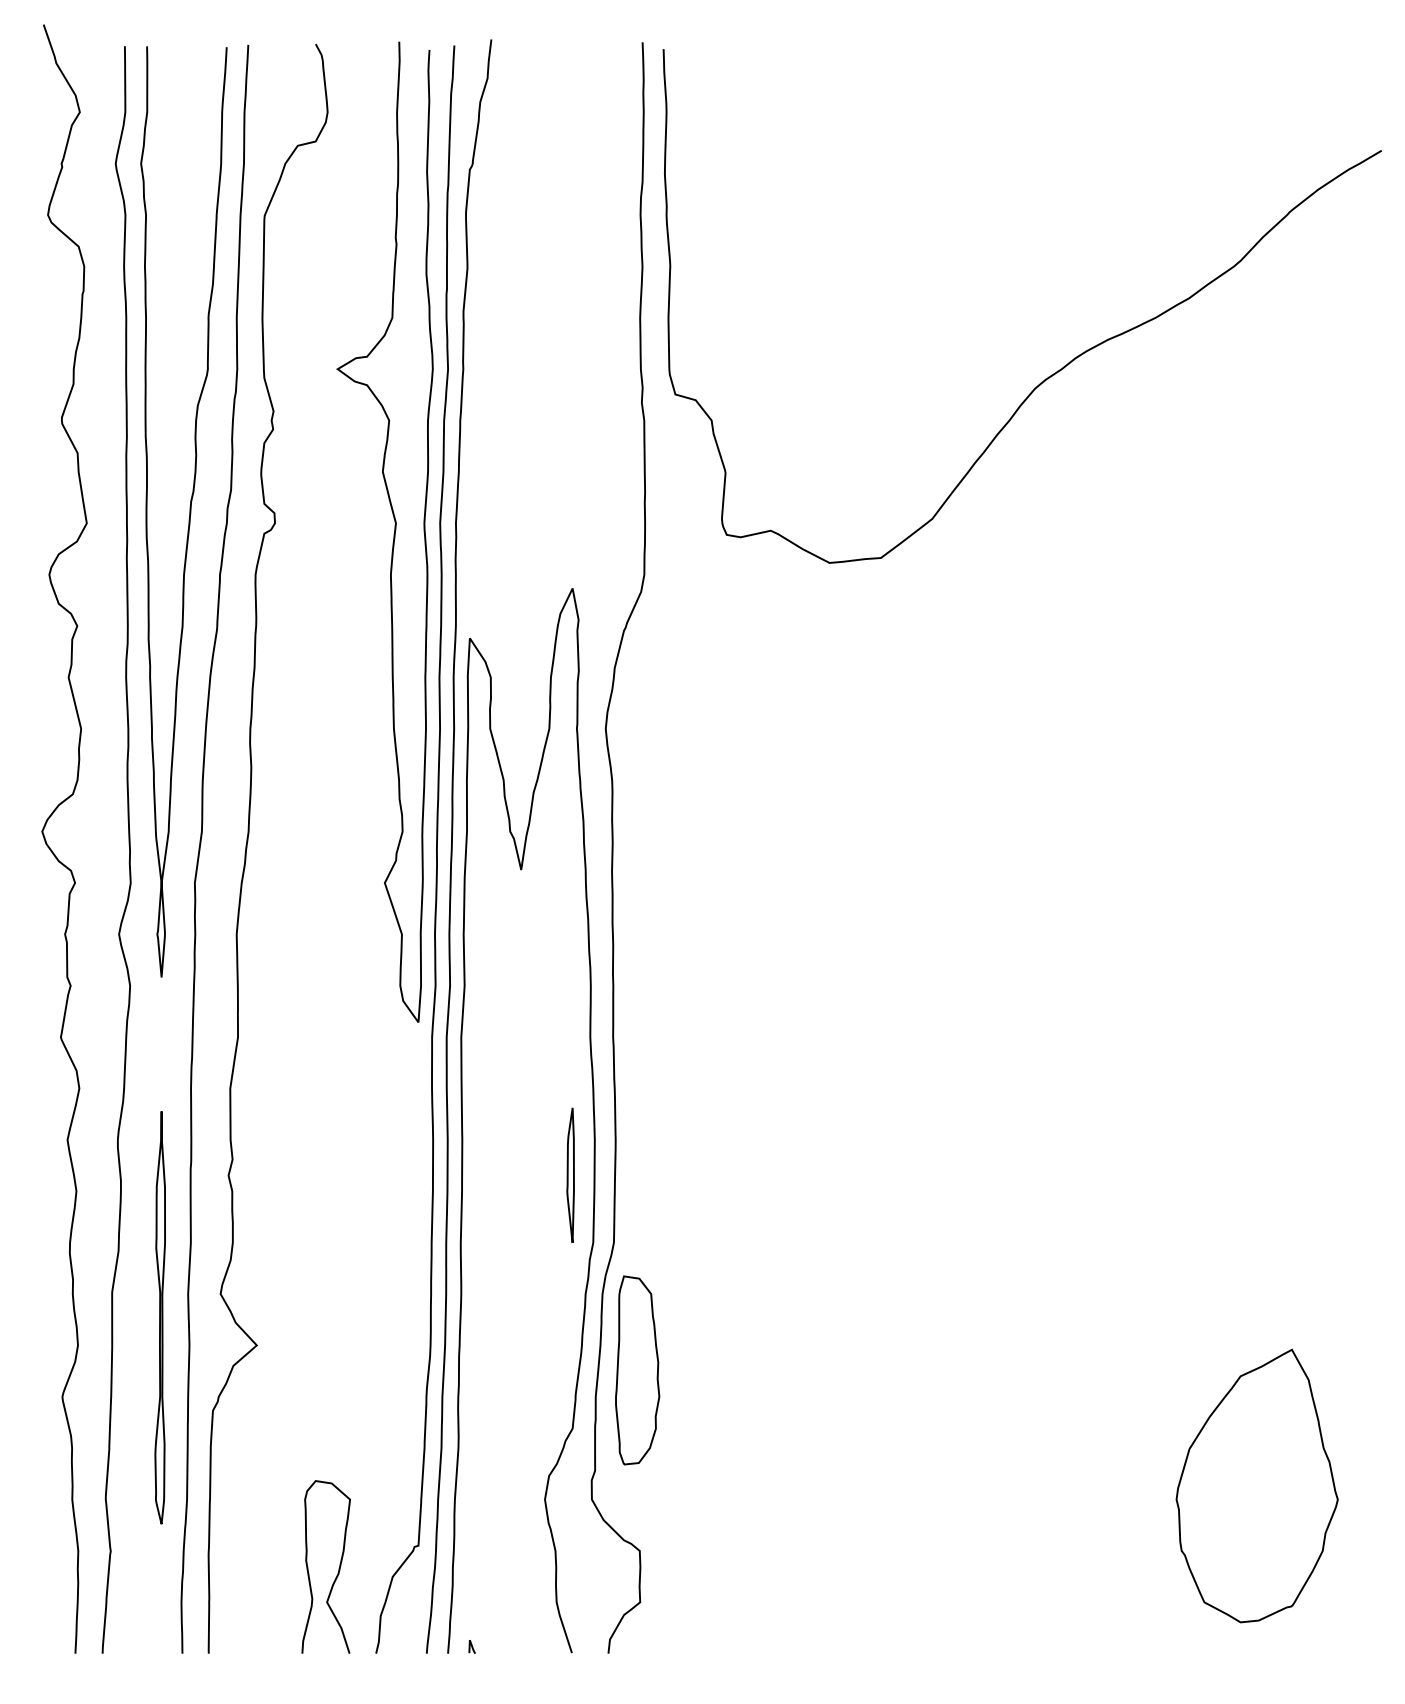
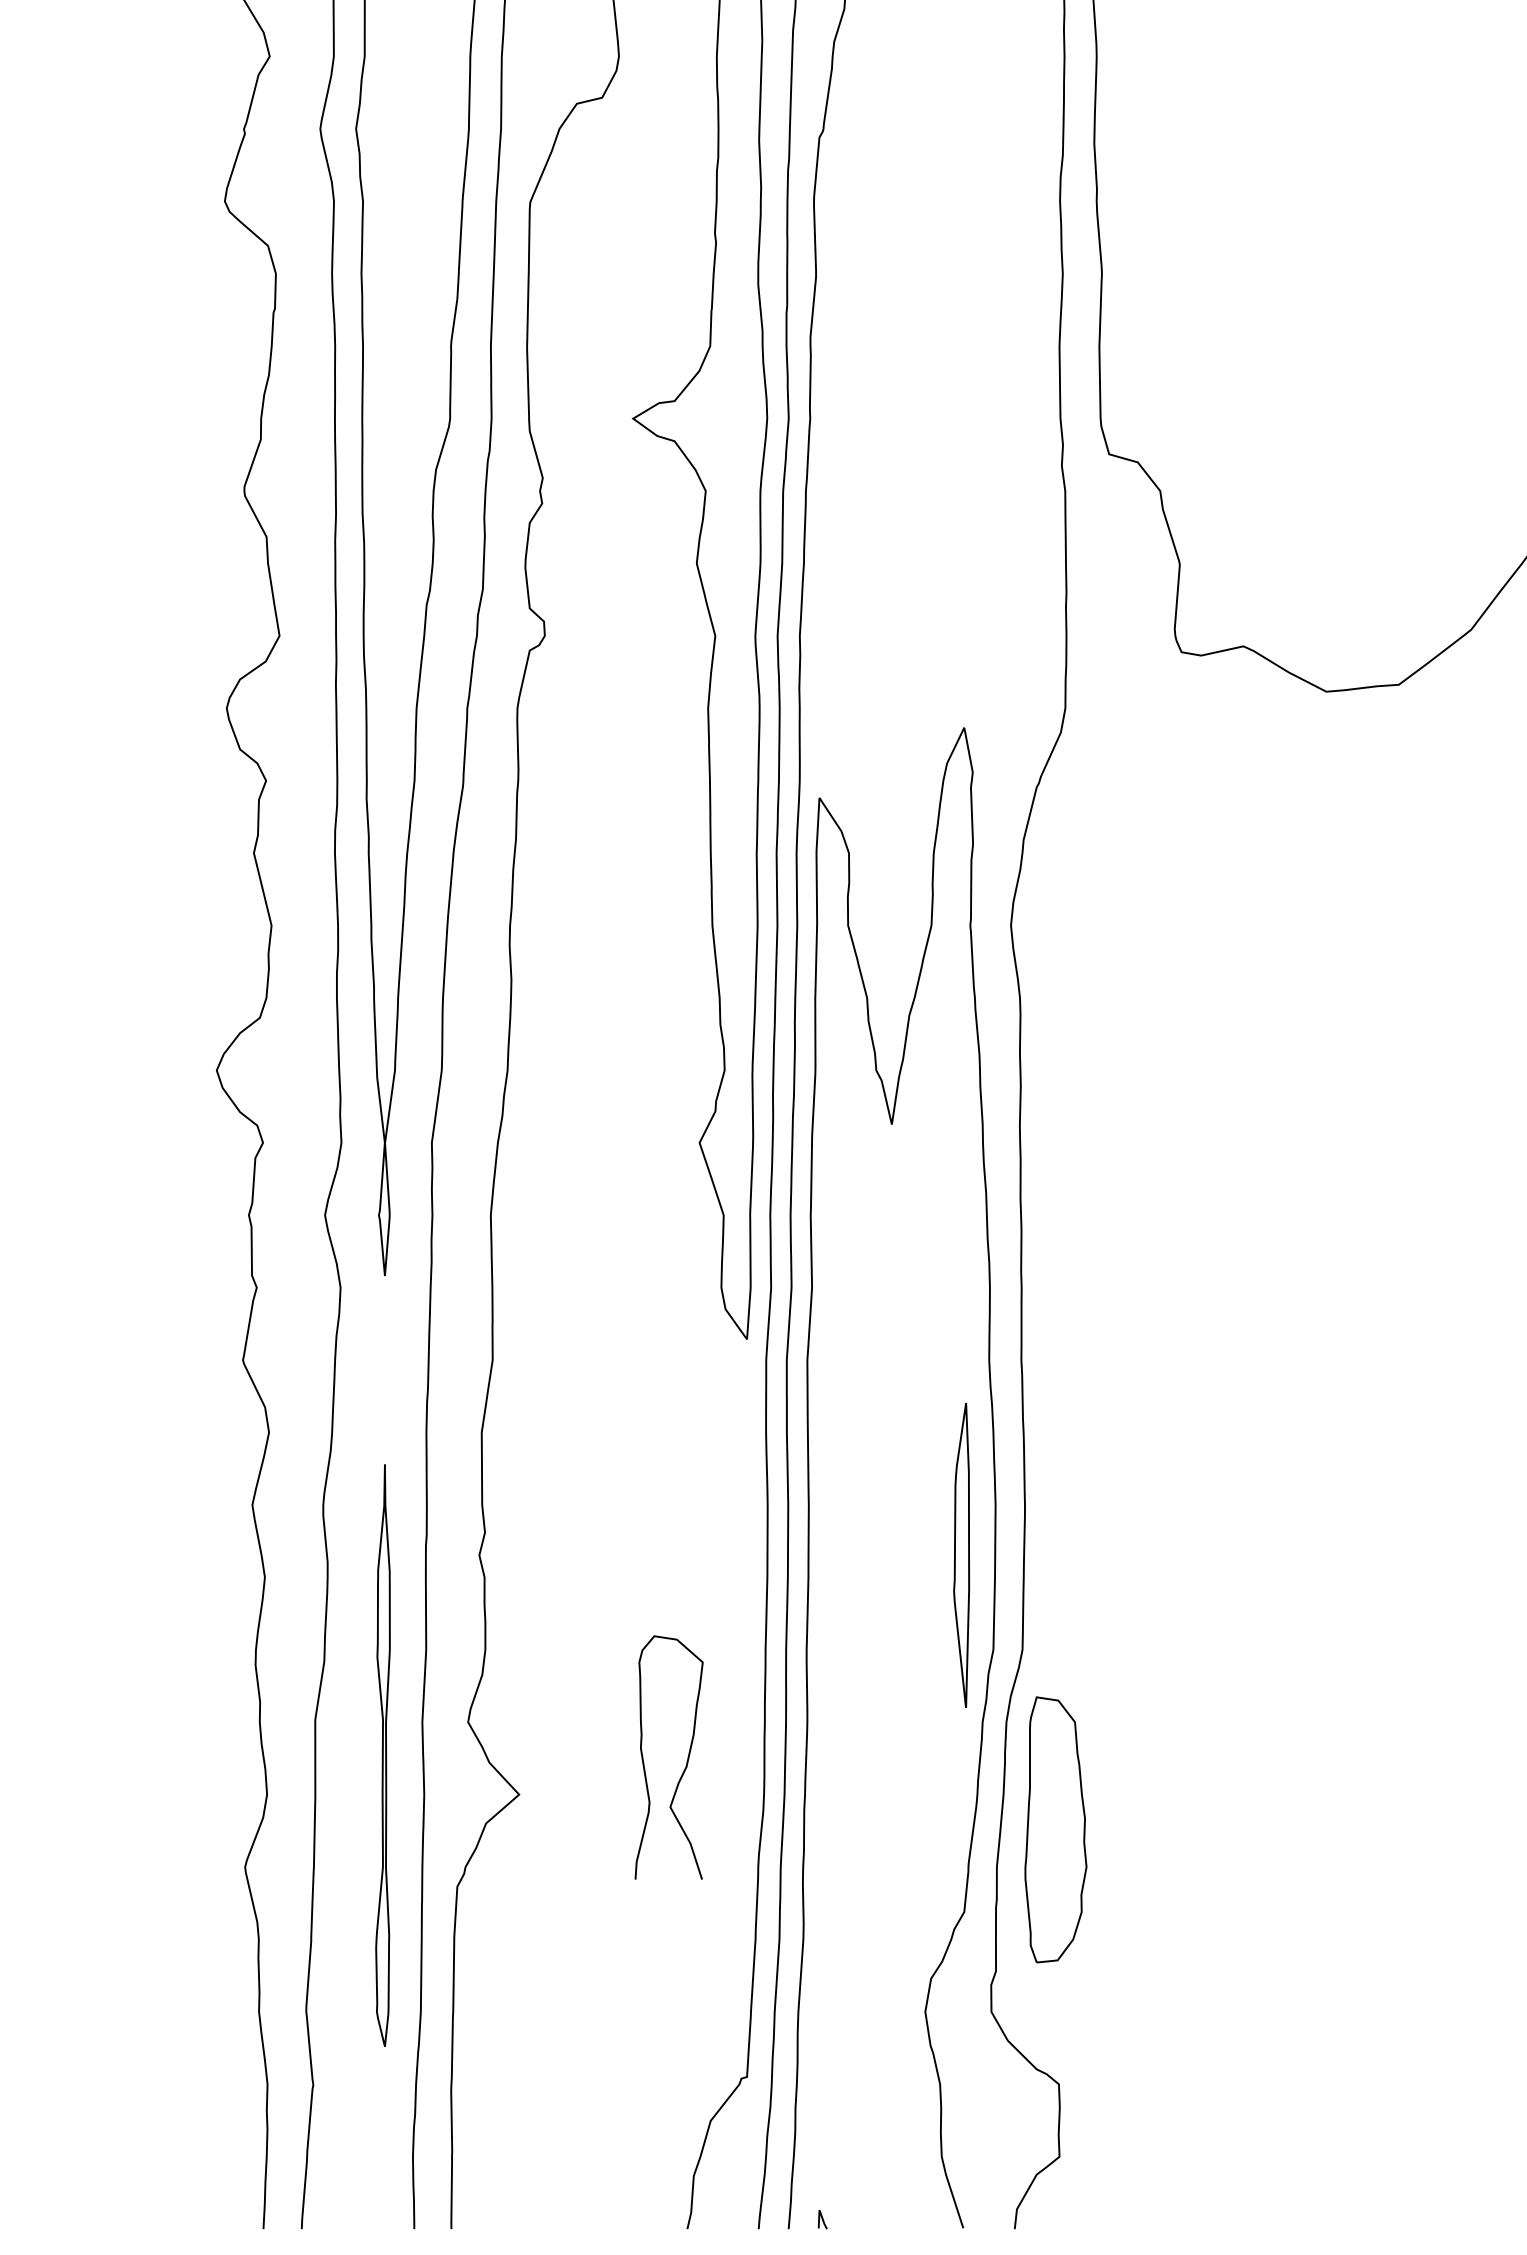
part: (570, 1174) -> (961, 1553), size x1.6
curve: (338, 1568) -> (686, 1759), moved

